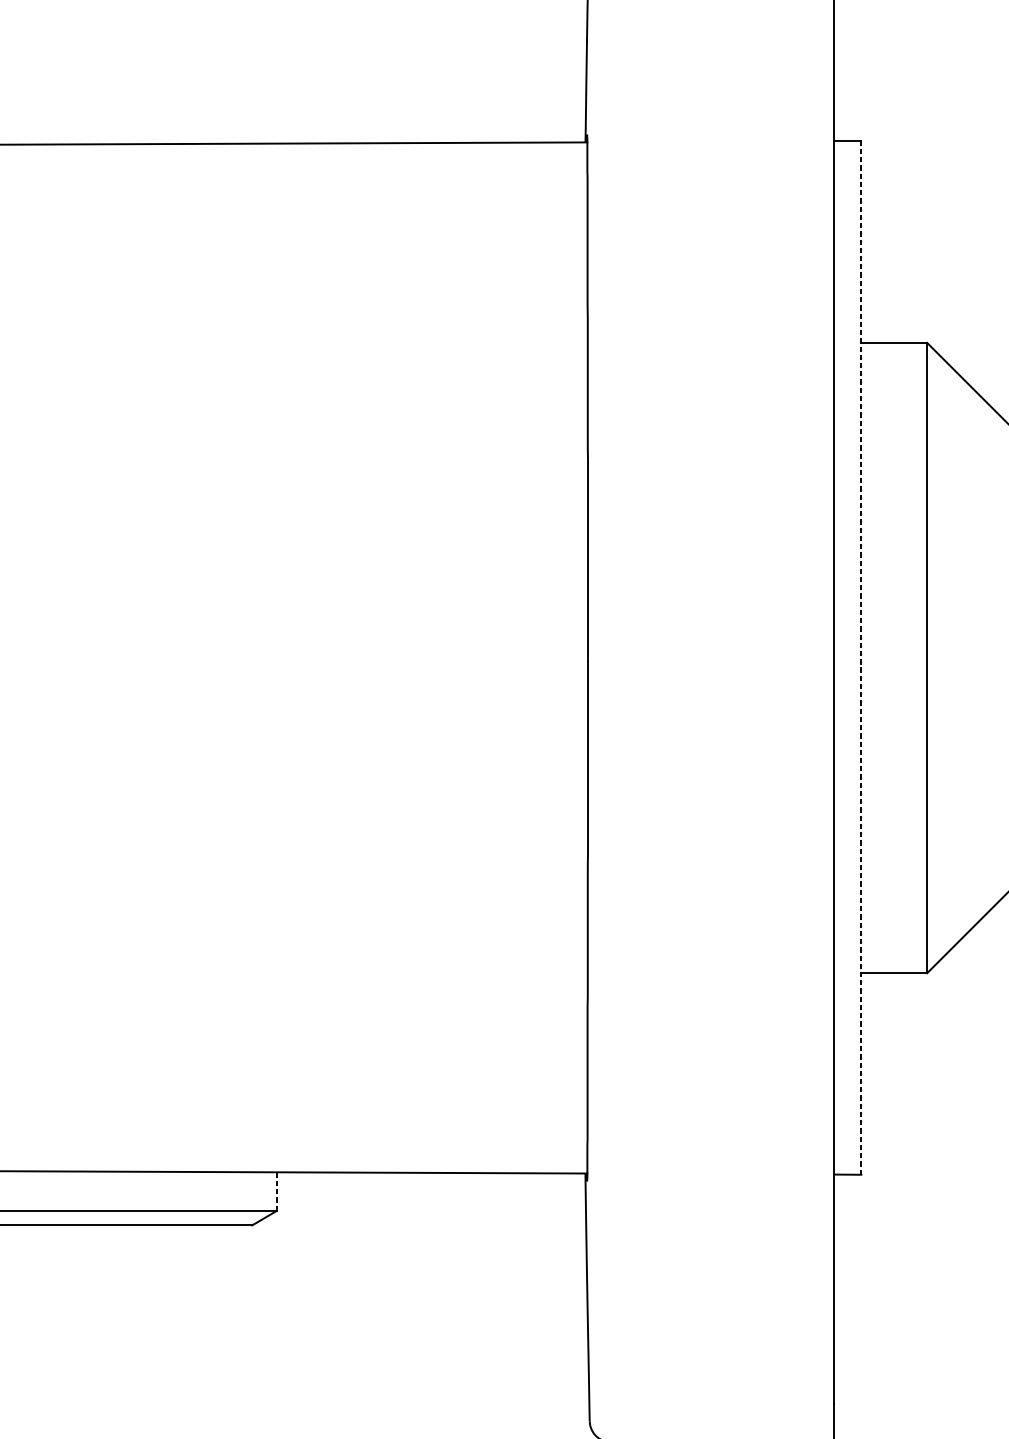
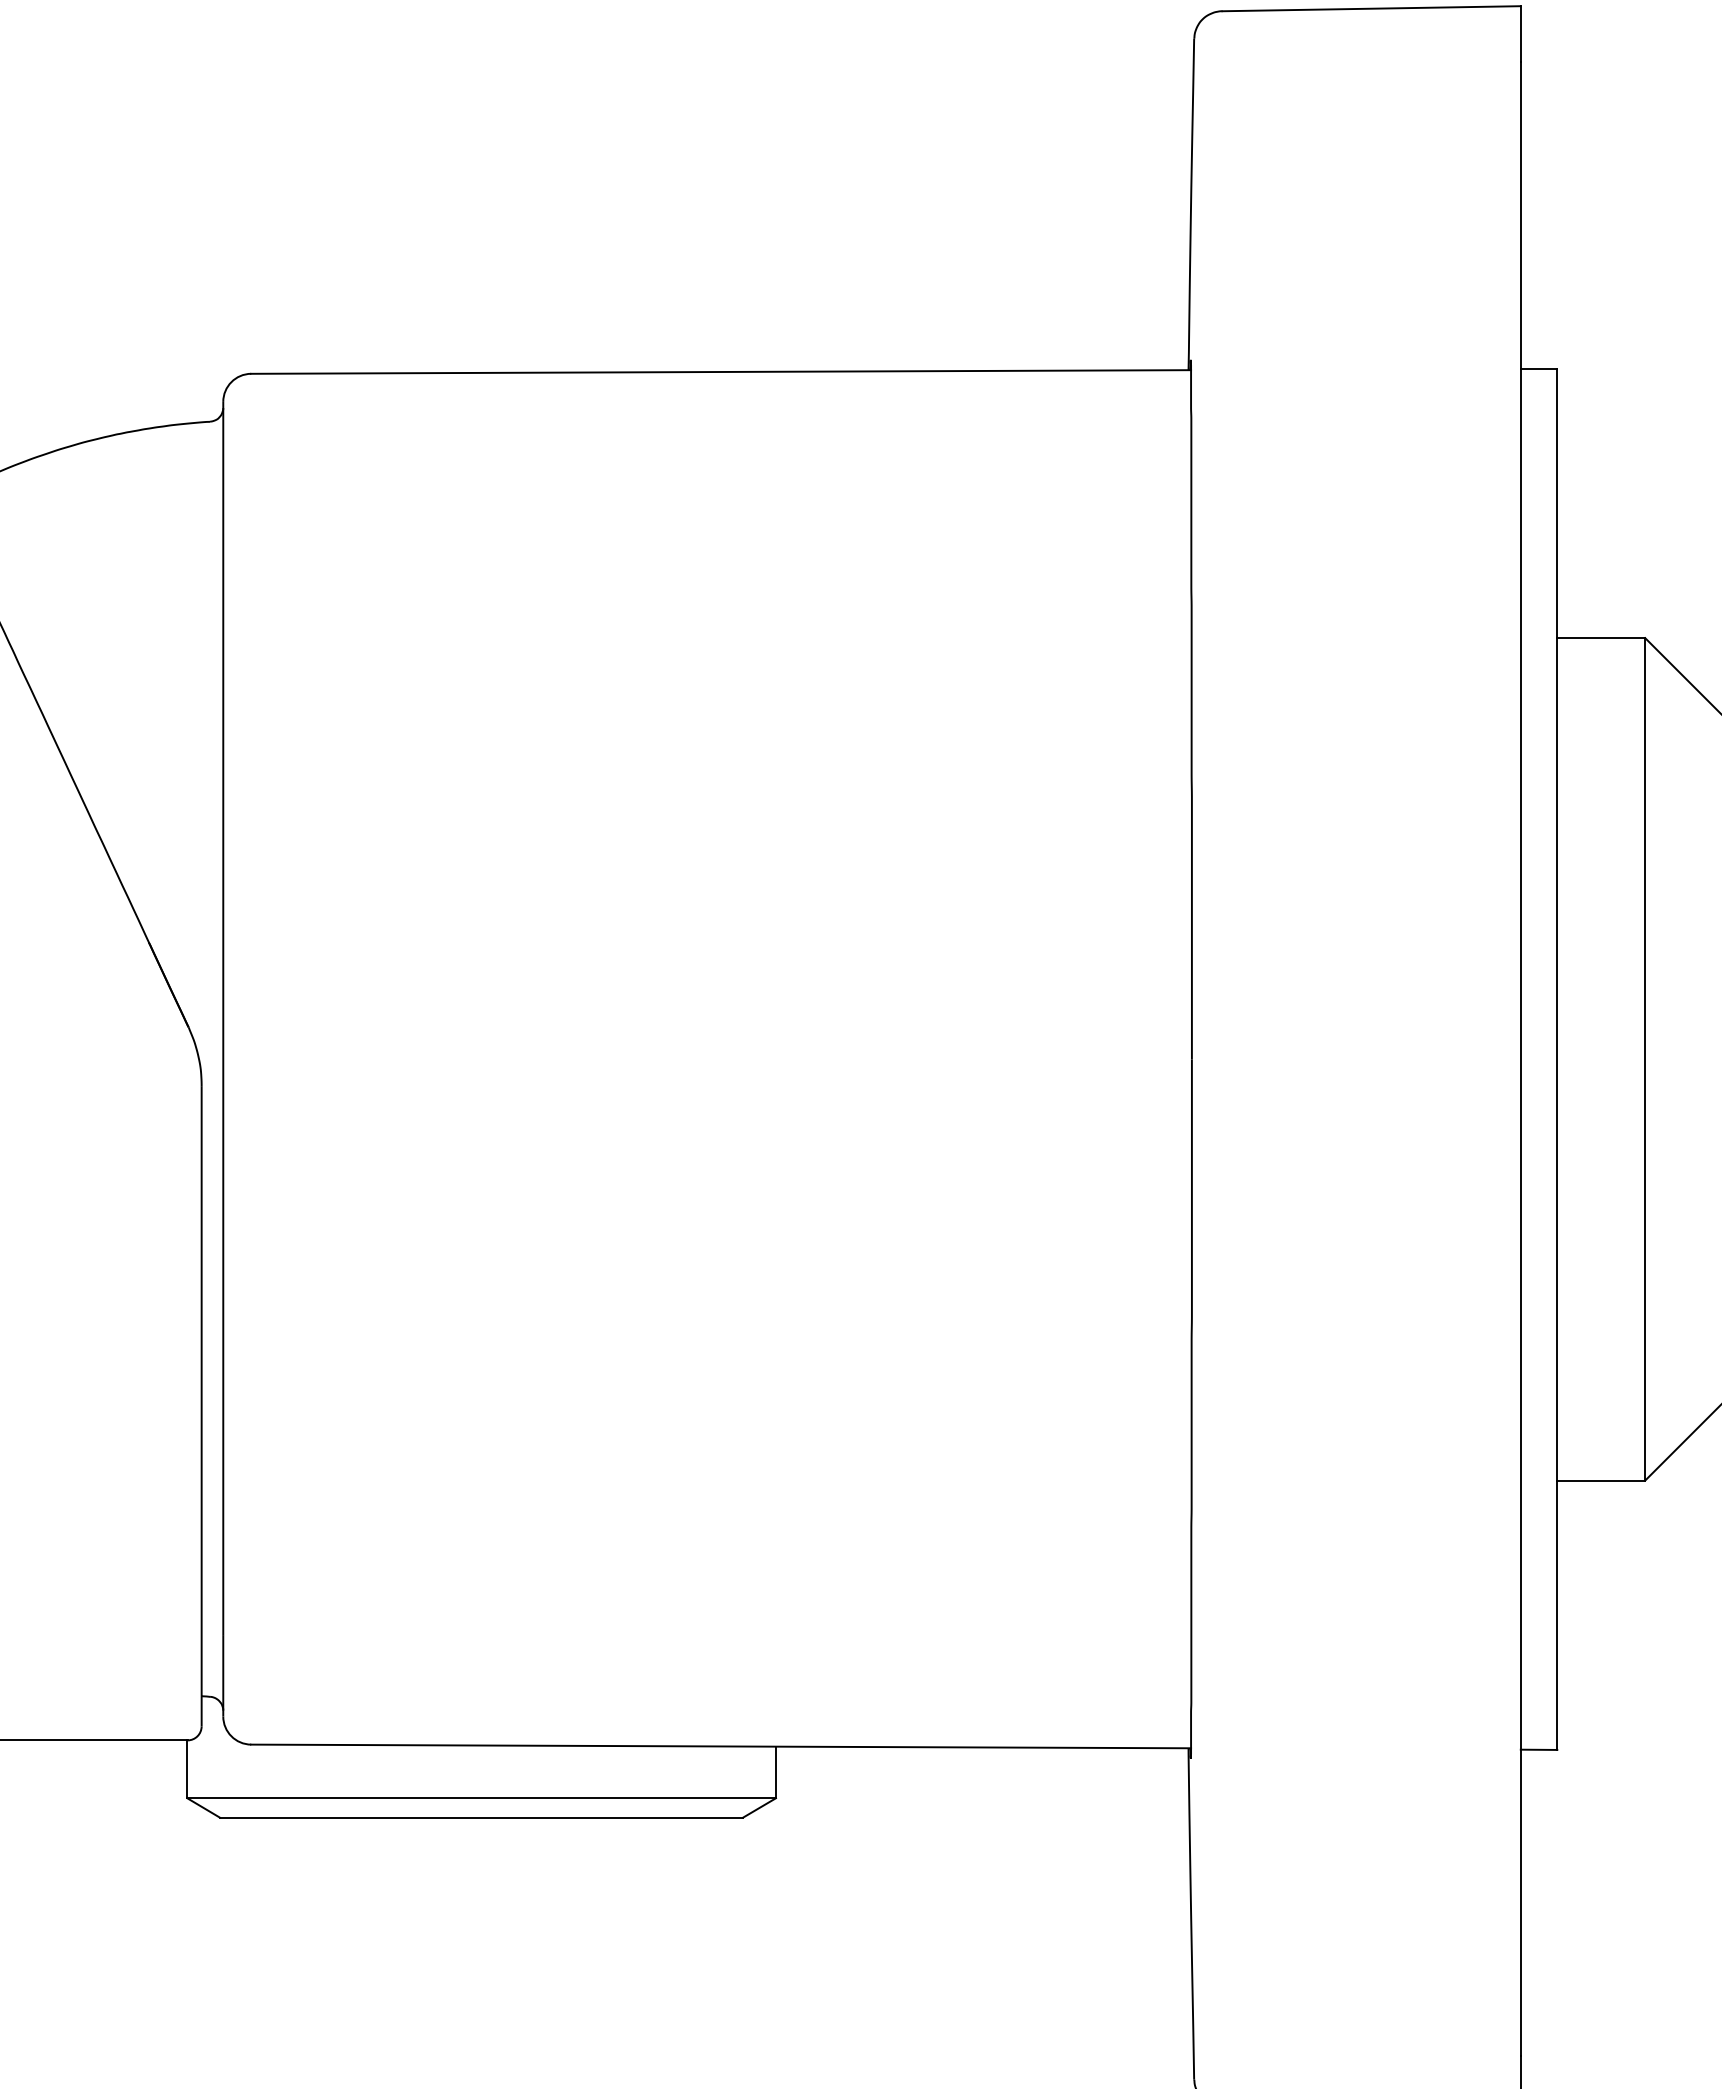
line: (861, 658) -> (1557, 1059), dashed -> solid
line: (276, 1191) -> (775, 1772), dashed -> solid

